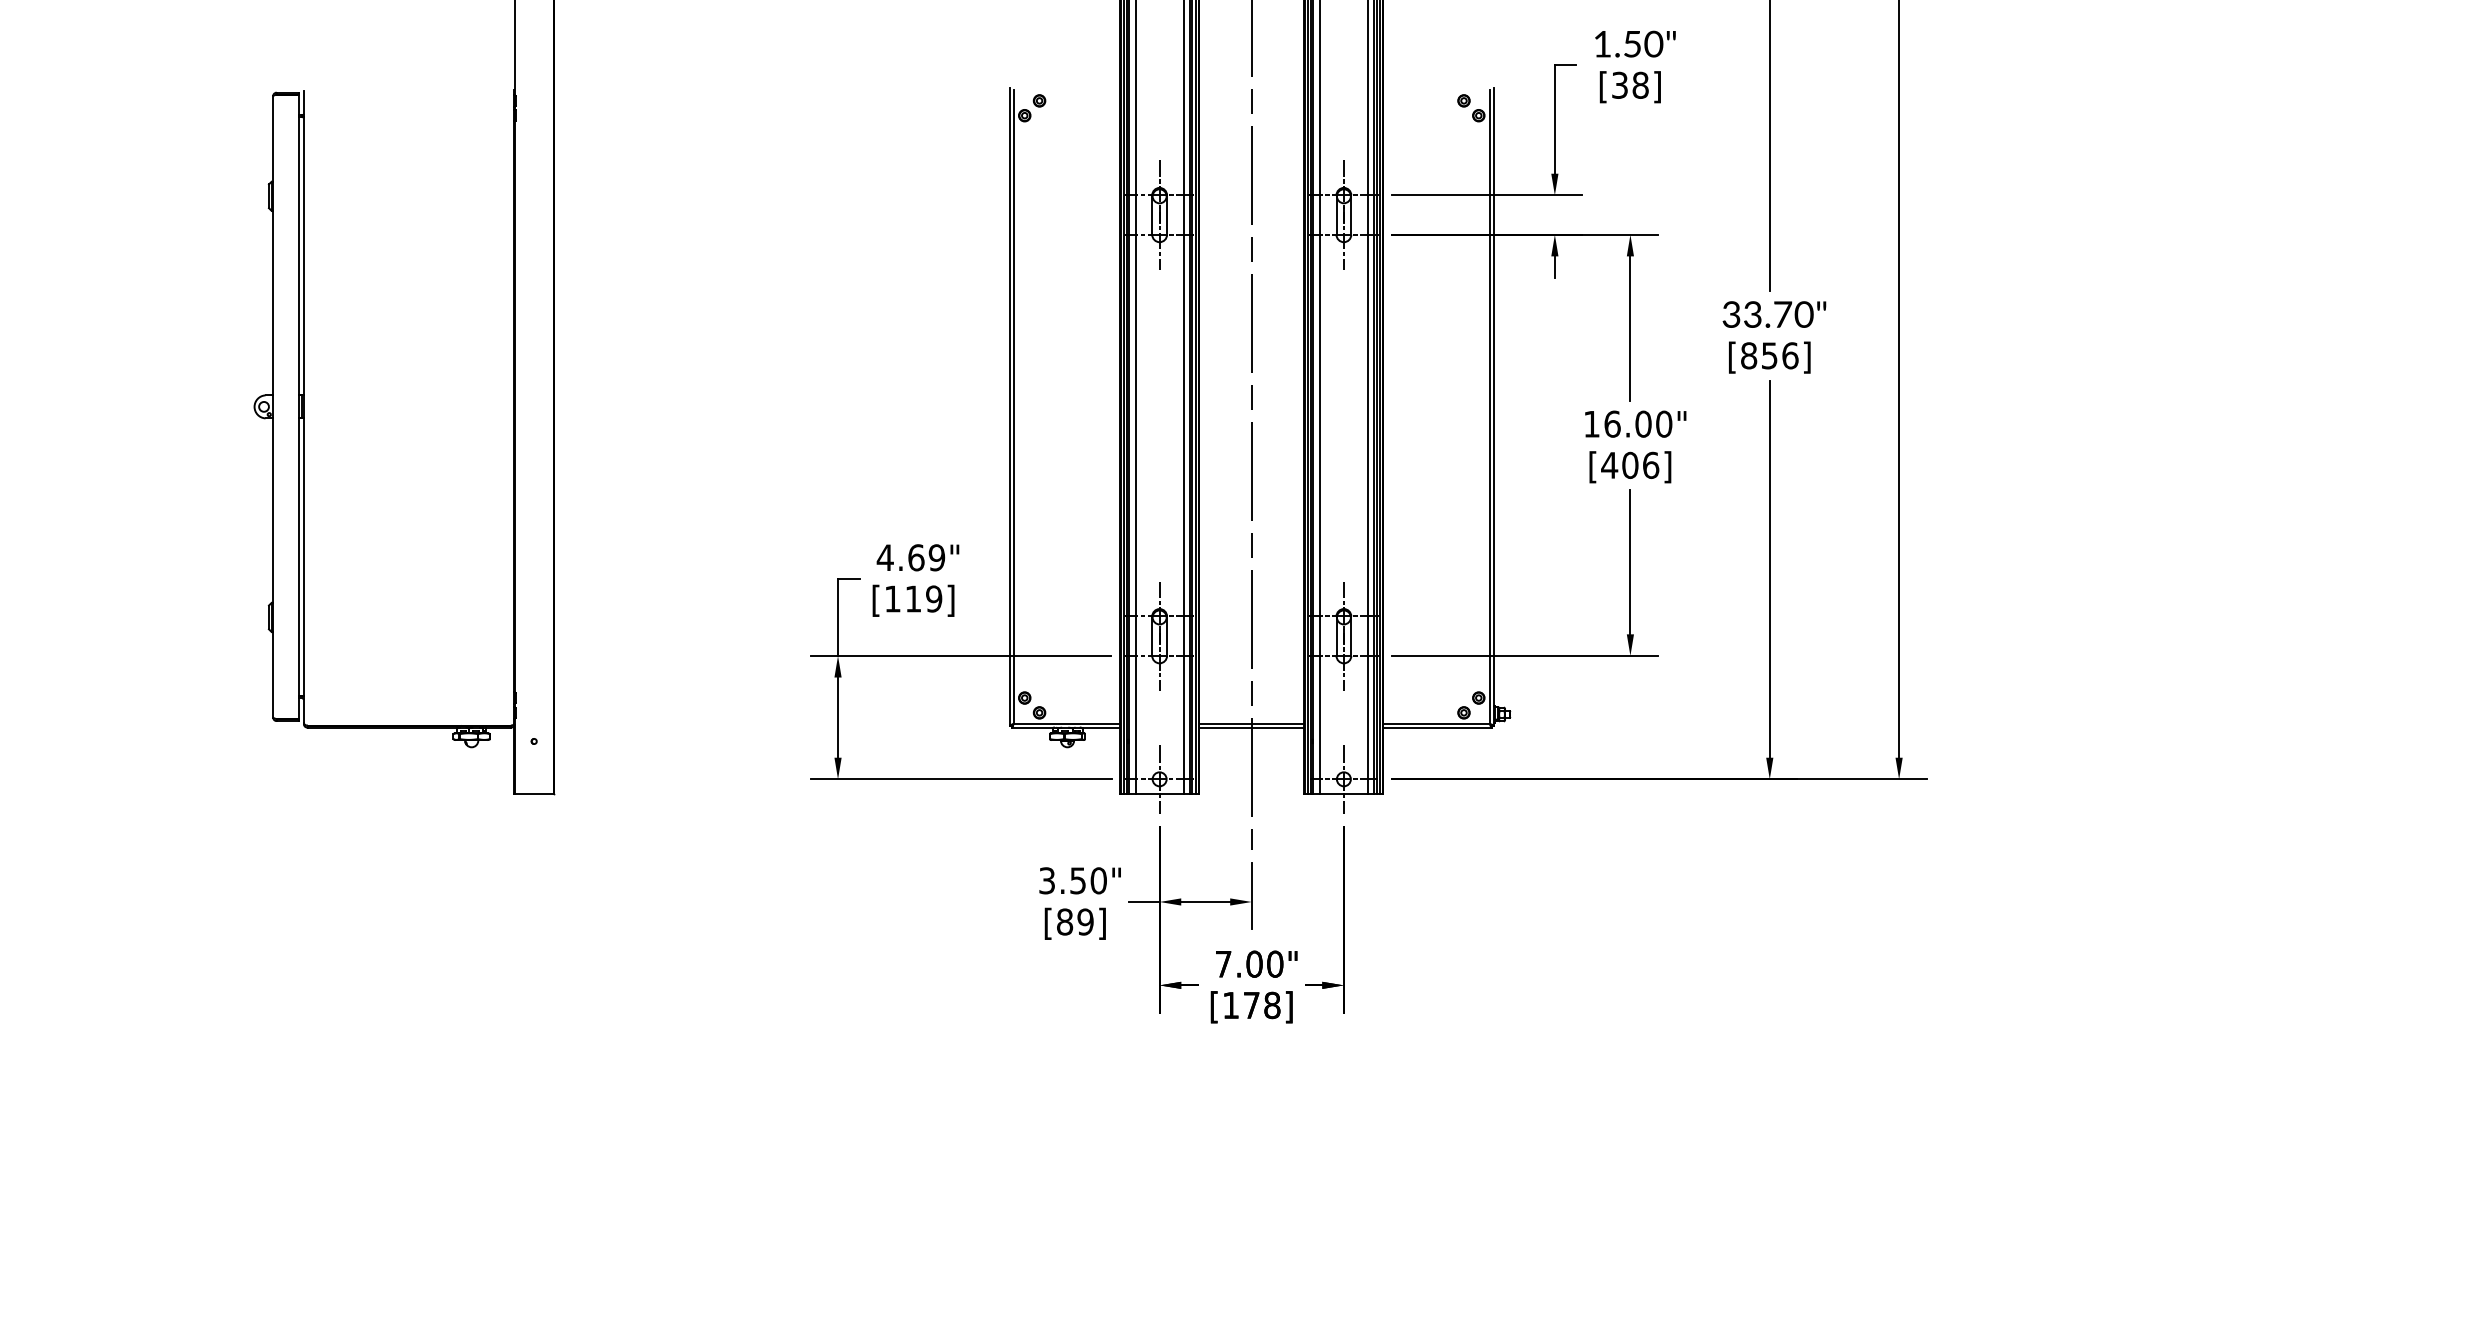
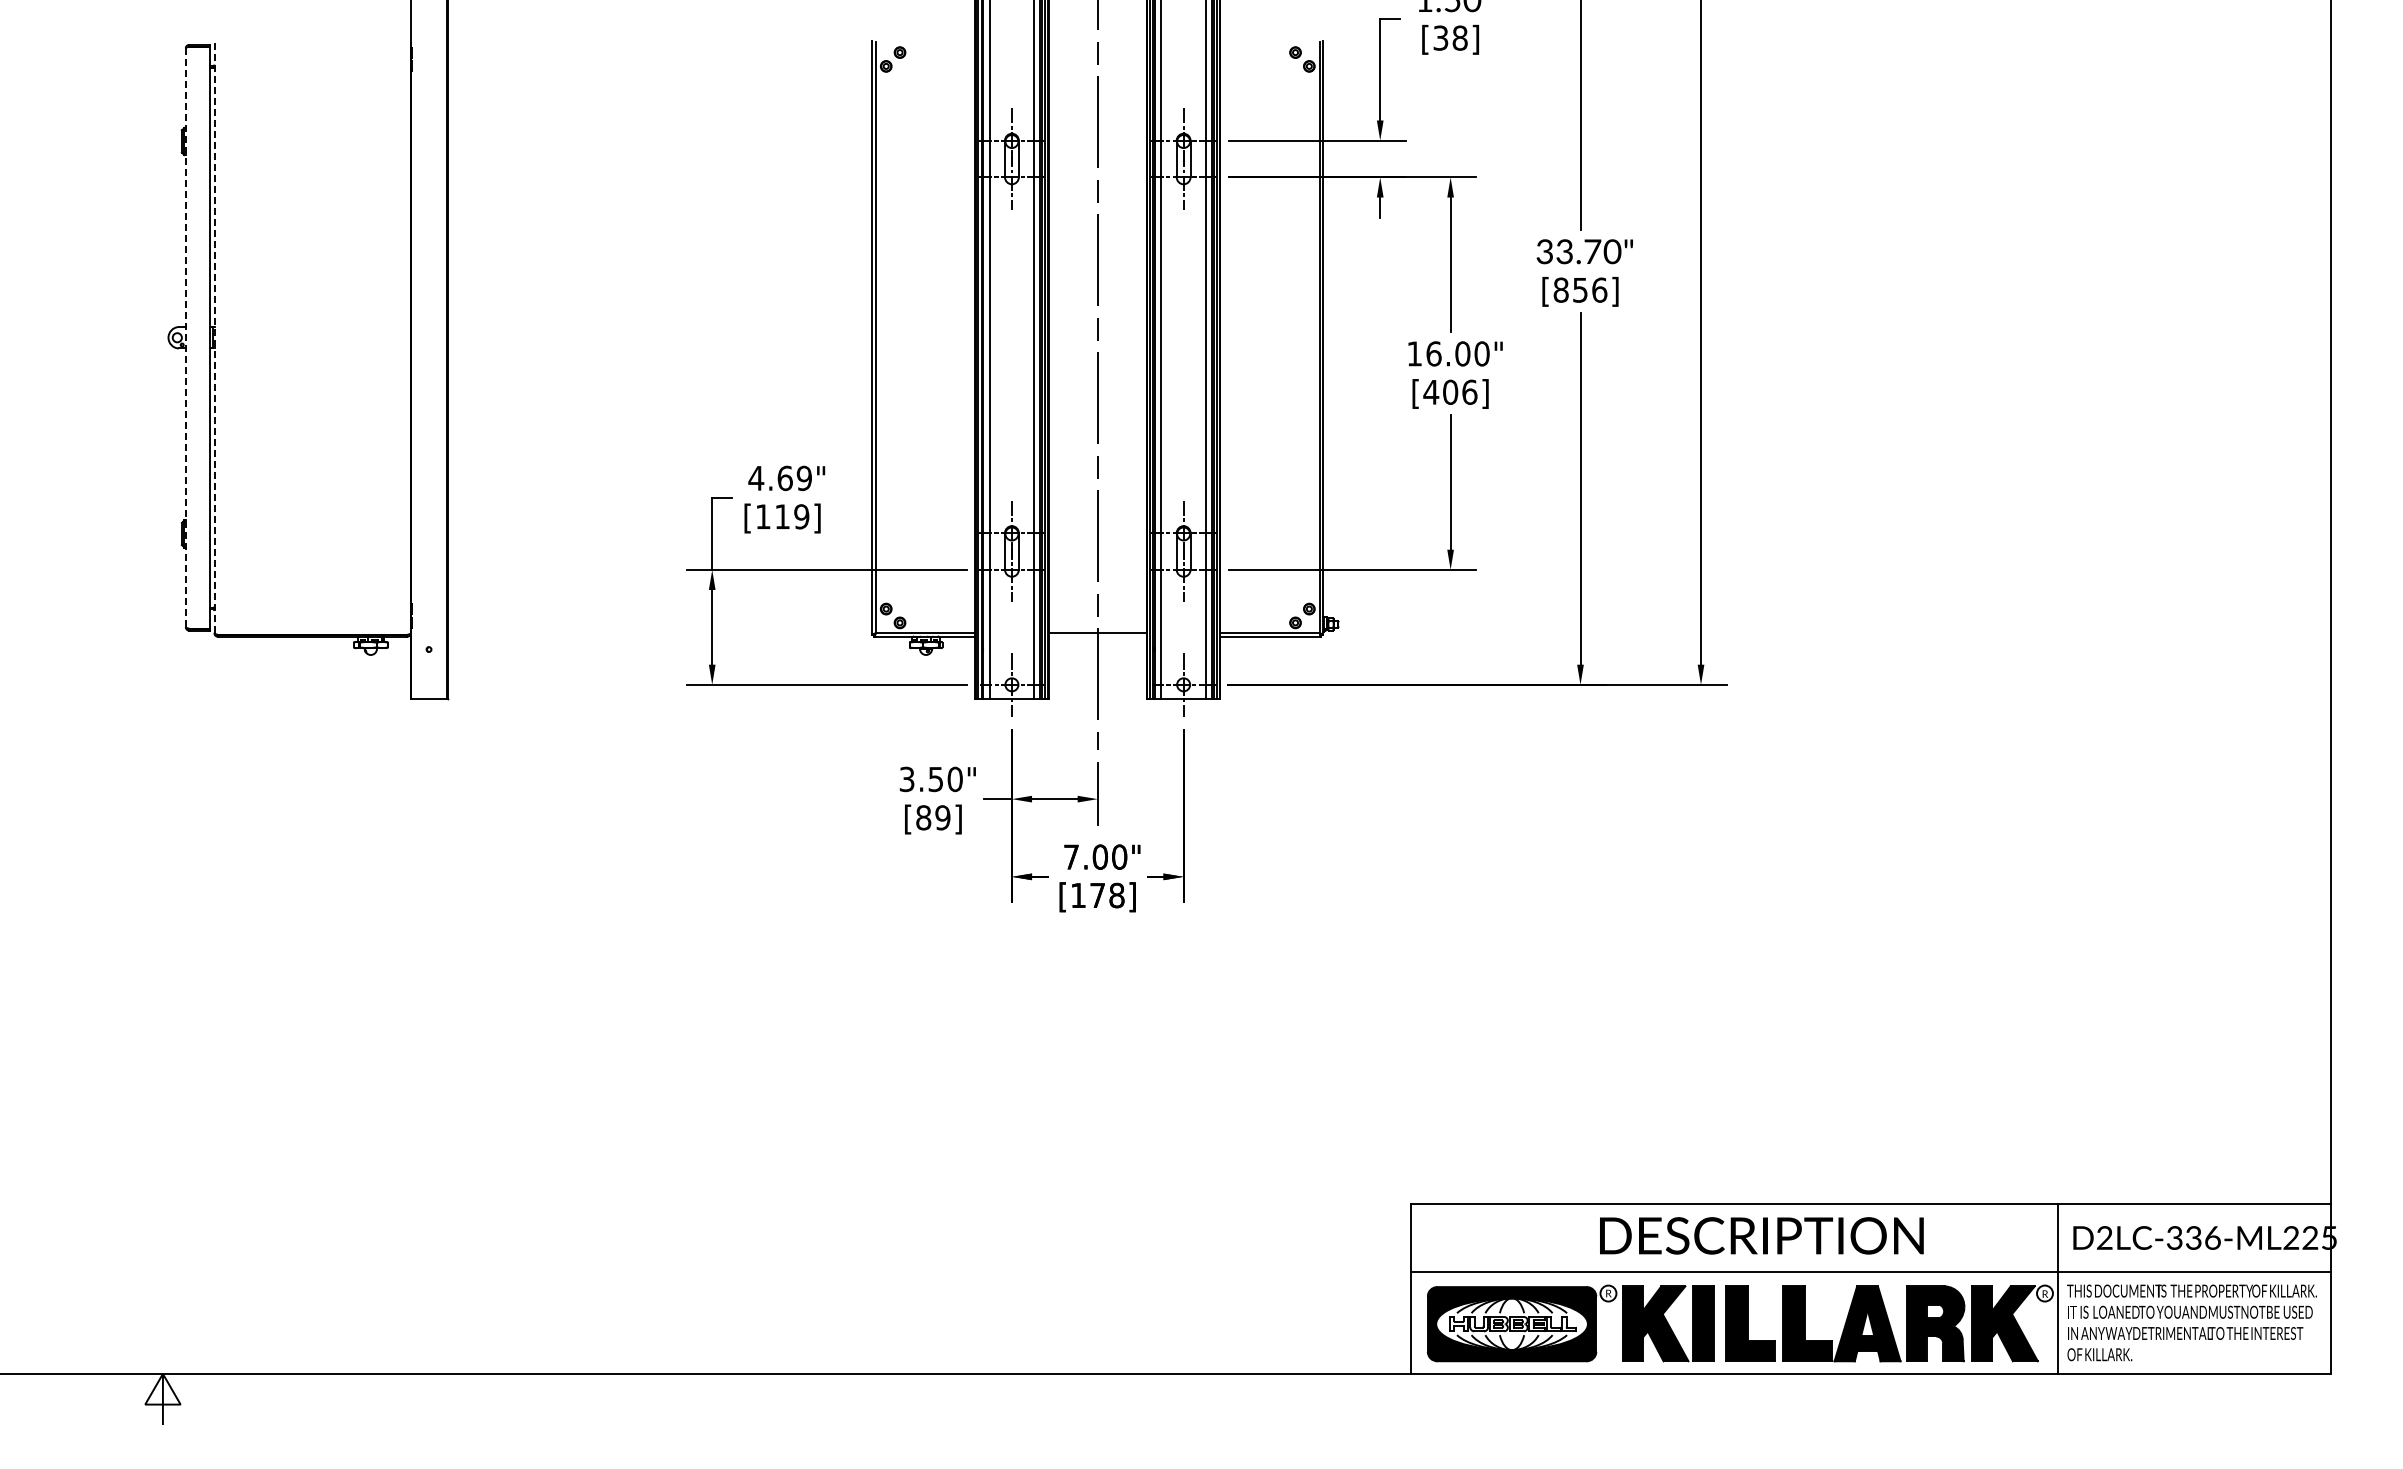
line: (272, 406) -> (185, 337), solid -> dashed
line: (303, 406) -> (214, 337), solid -> dashed
line: (1251, 727) -> (1097, 636), removed

